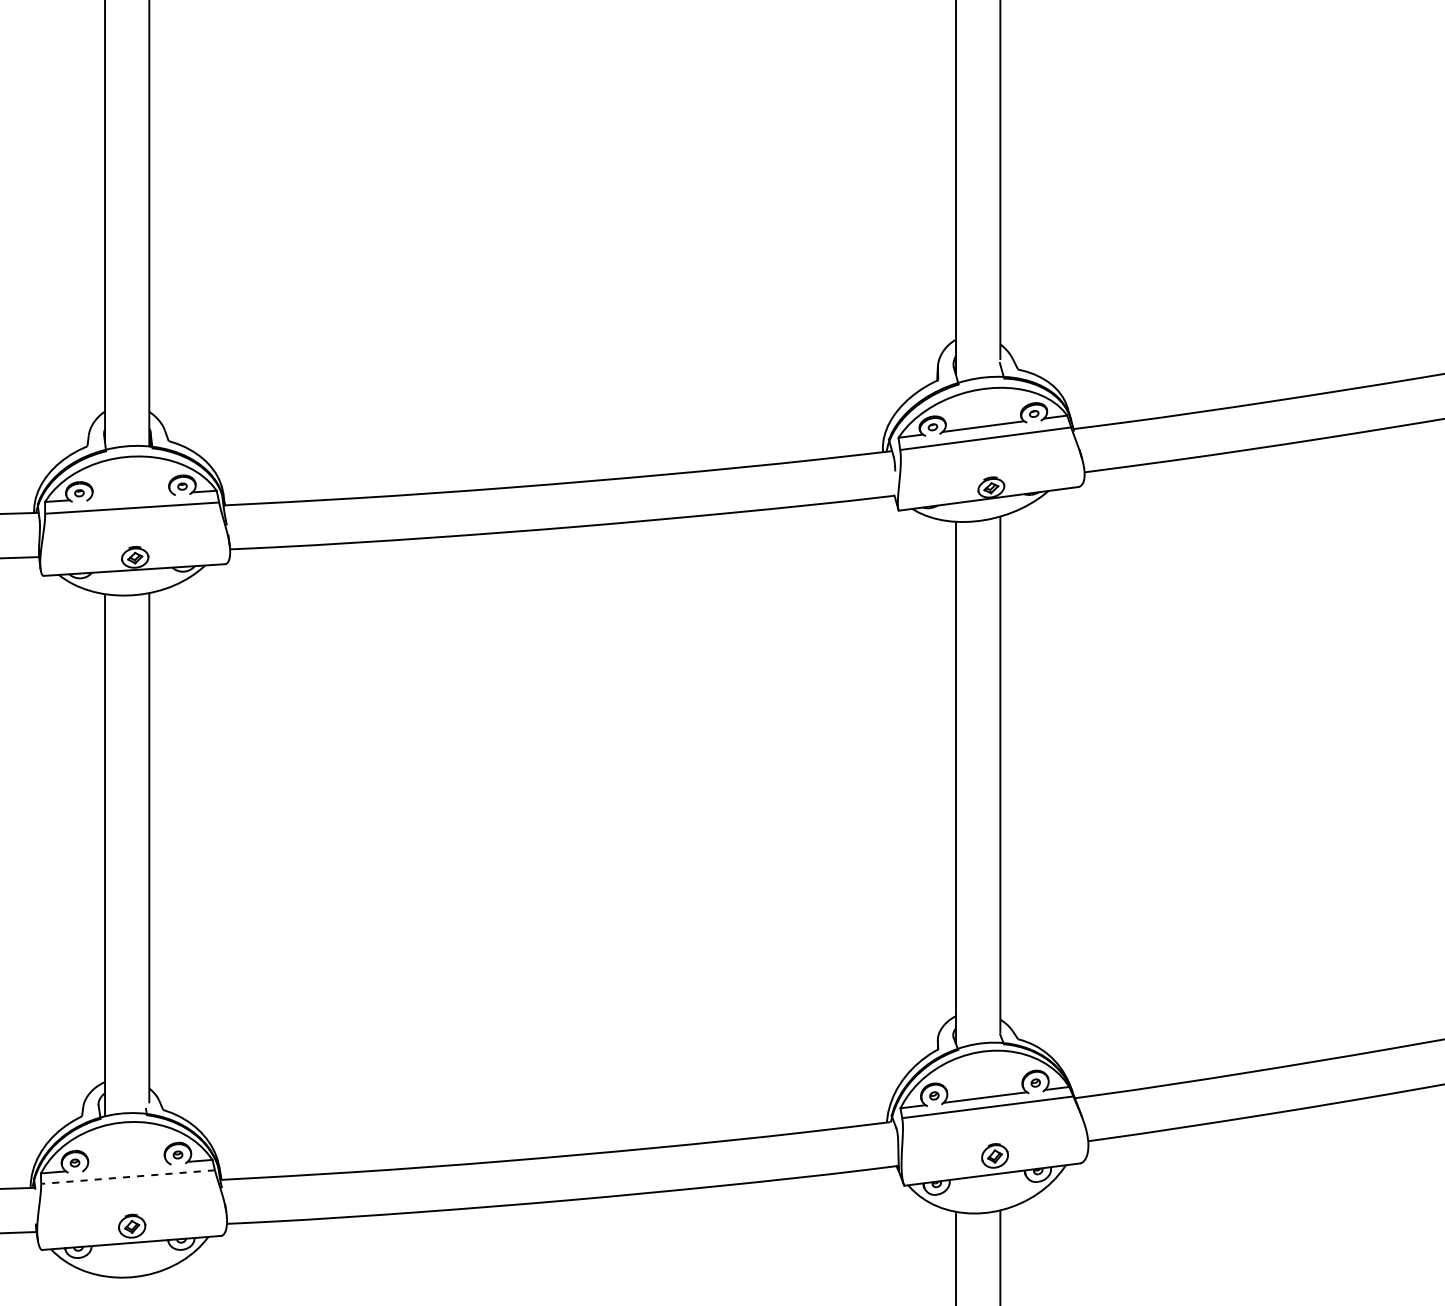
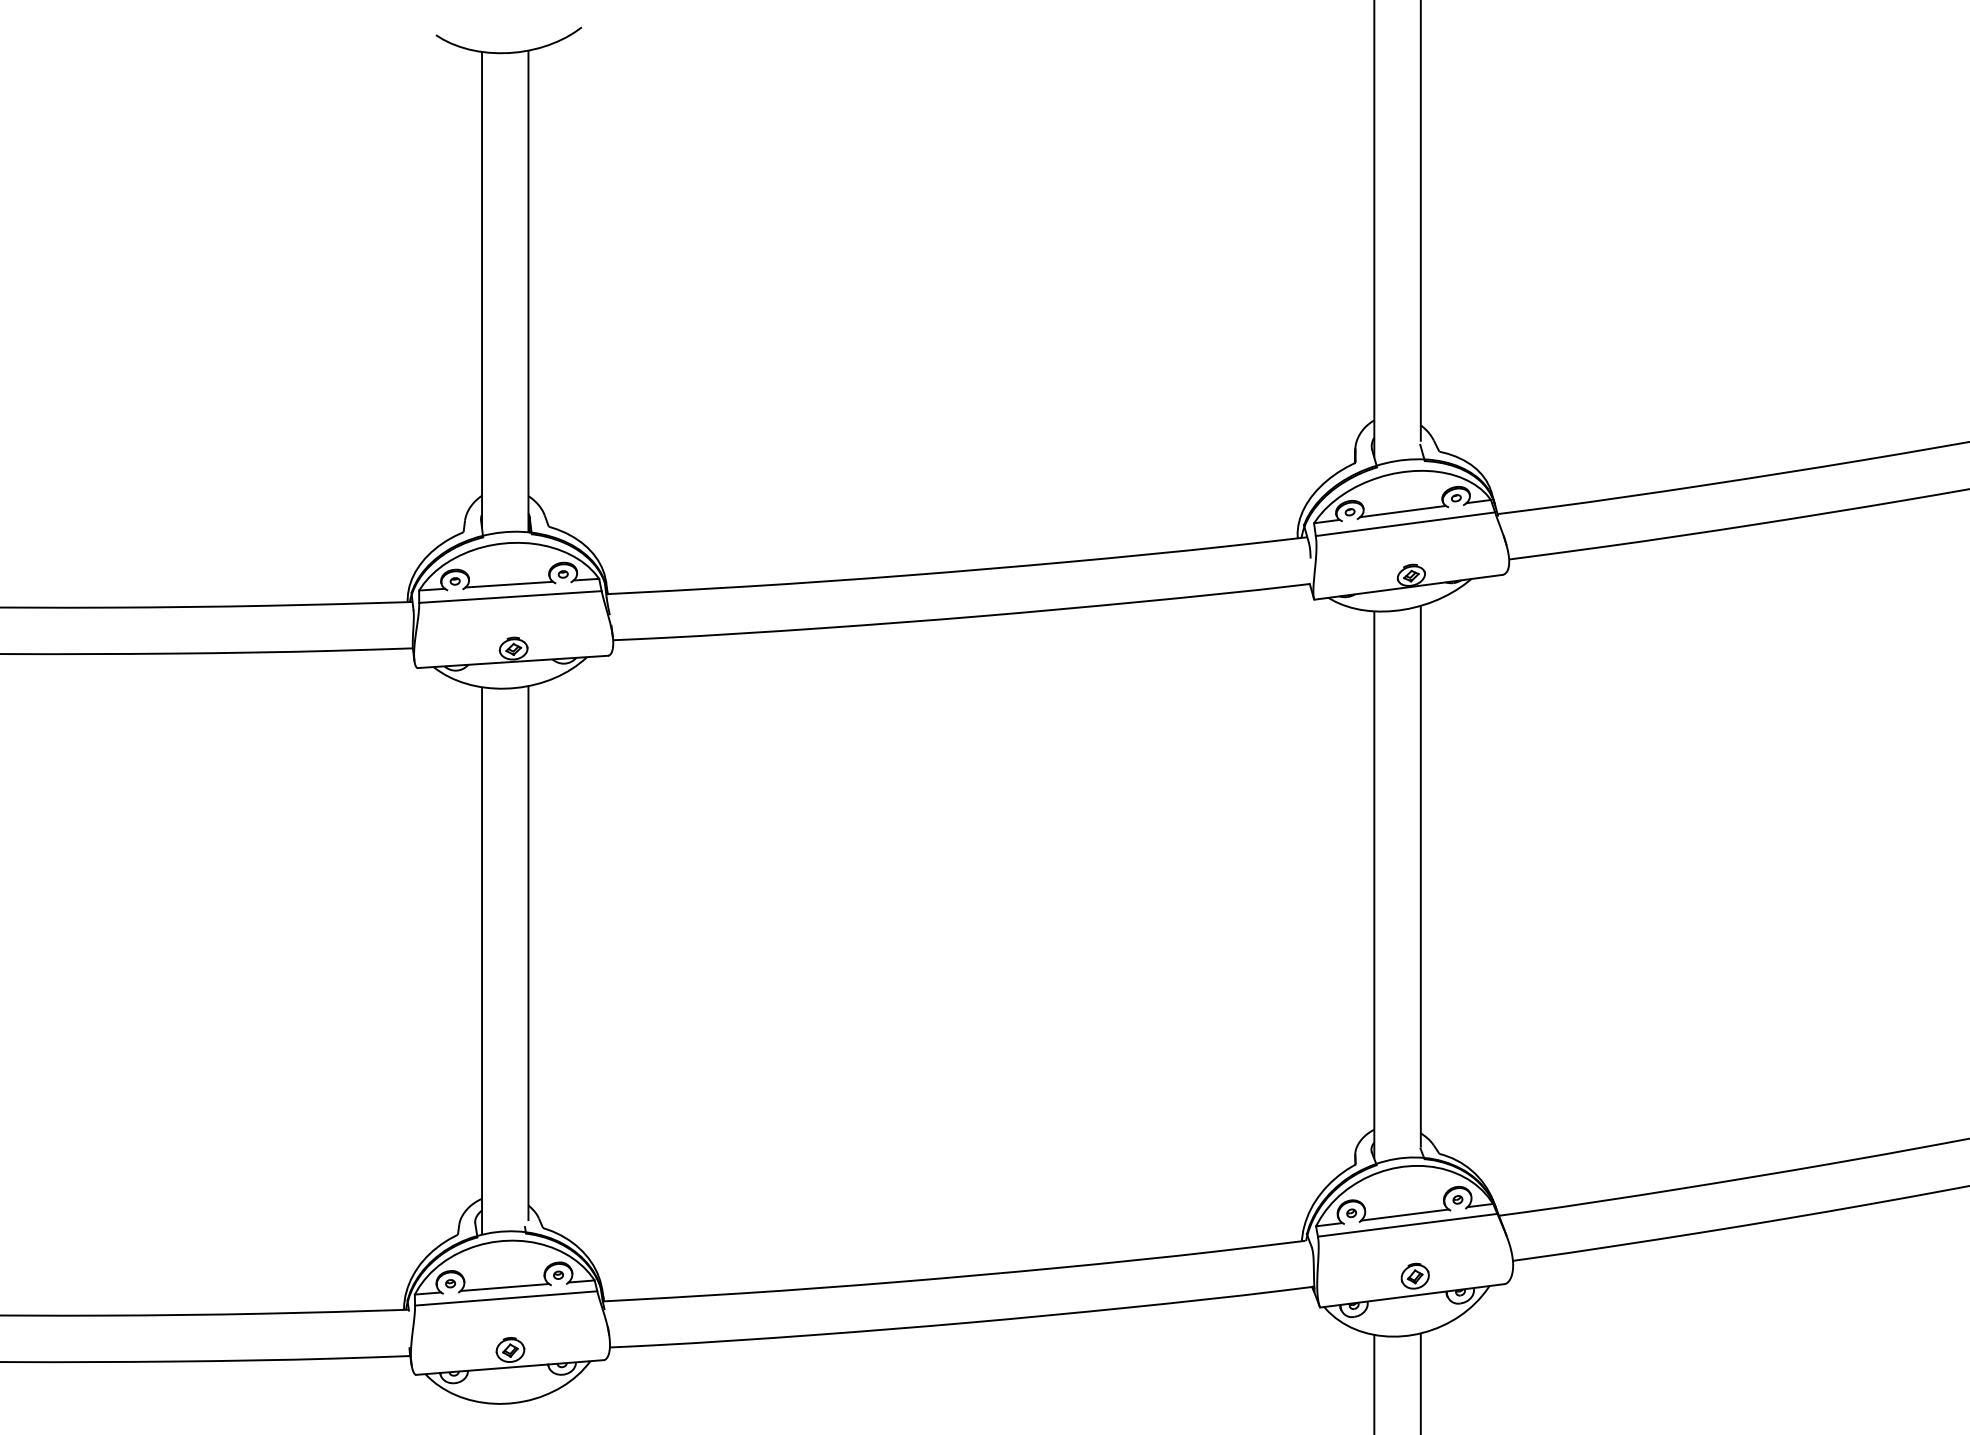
line: (131, 496) -> (509, 584), added
line: (126, 1166) -> (504, 1287), added
line: (127, 1177) -> (505, 1298), dashed -> solid

